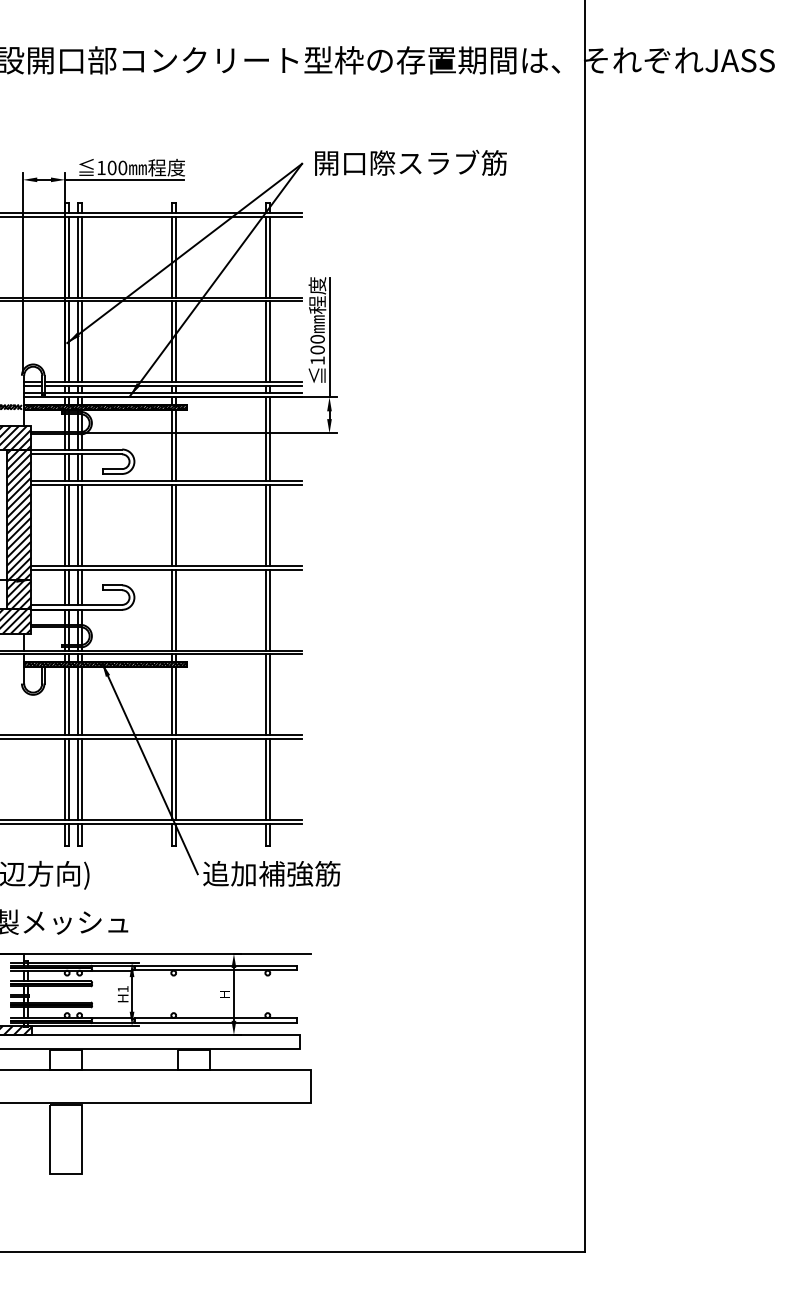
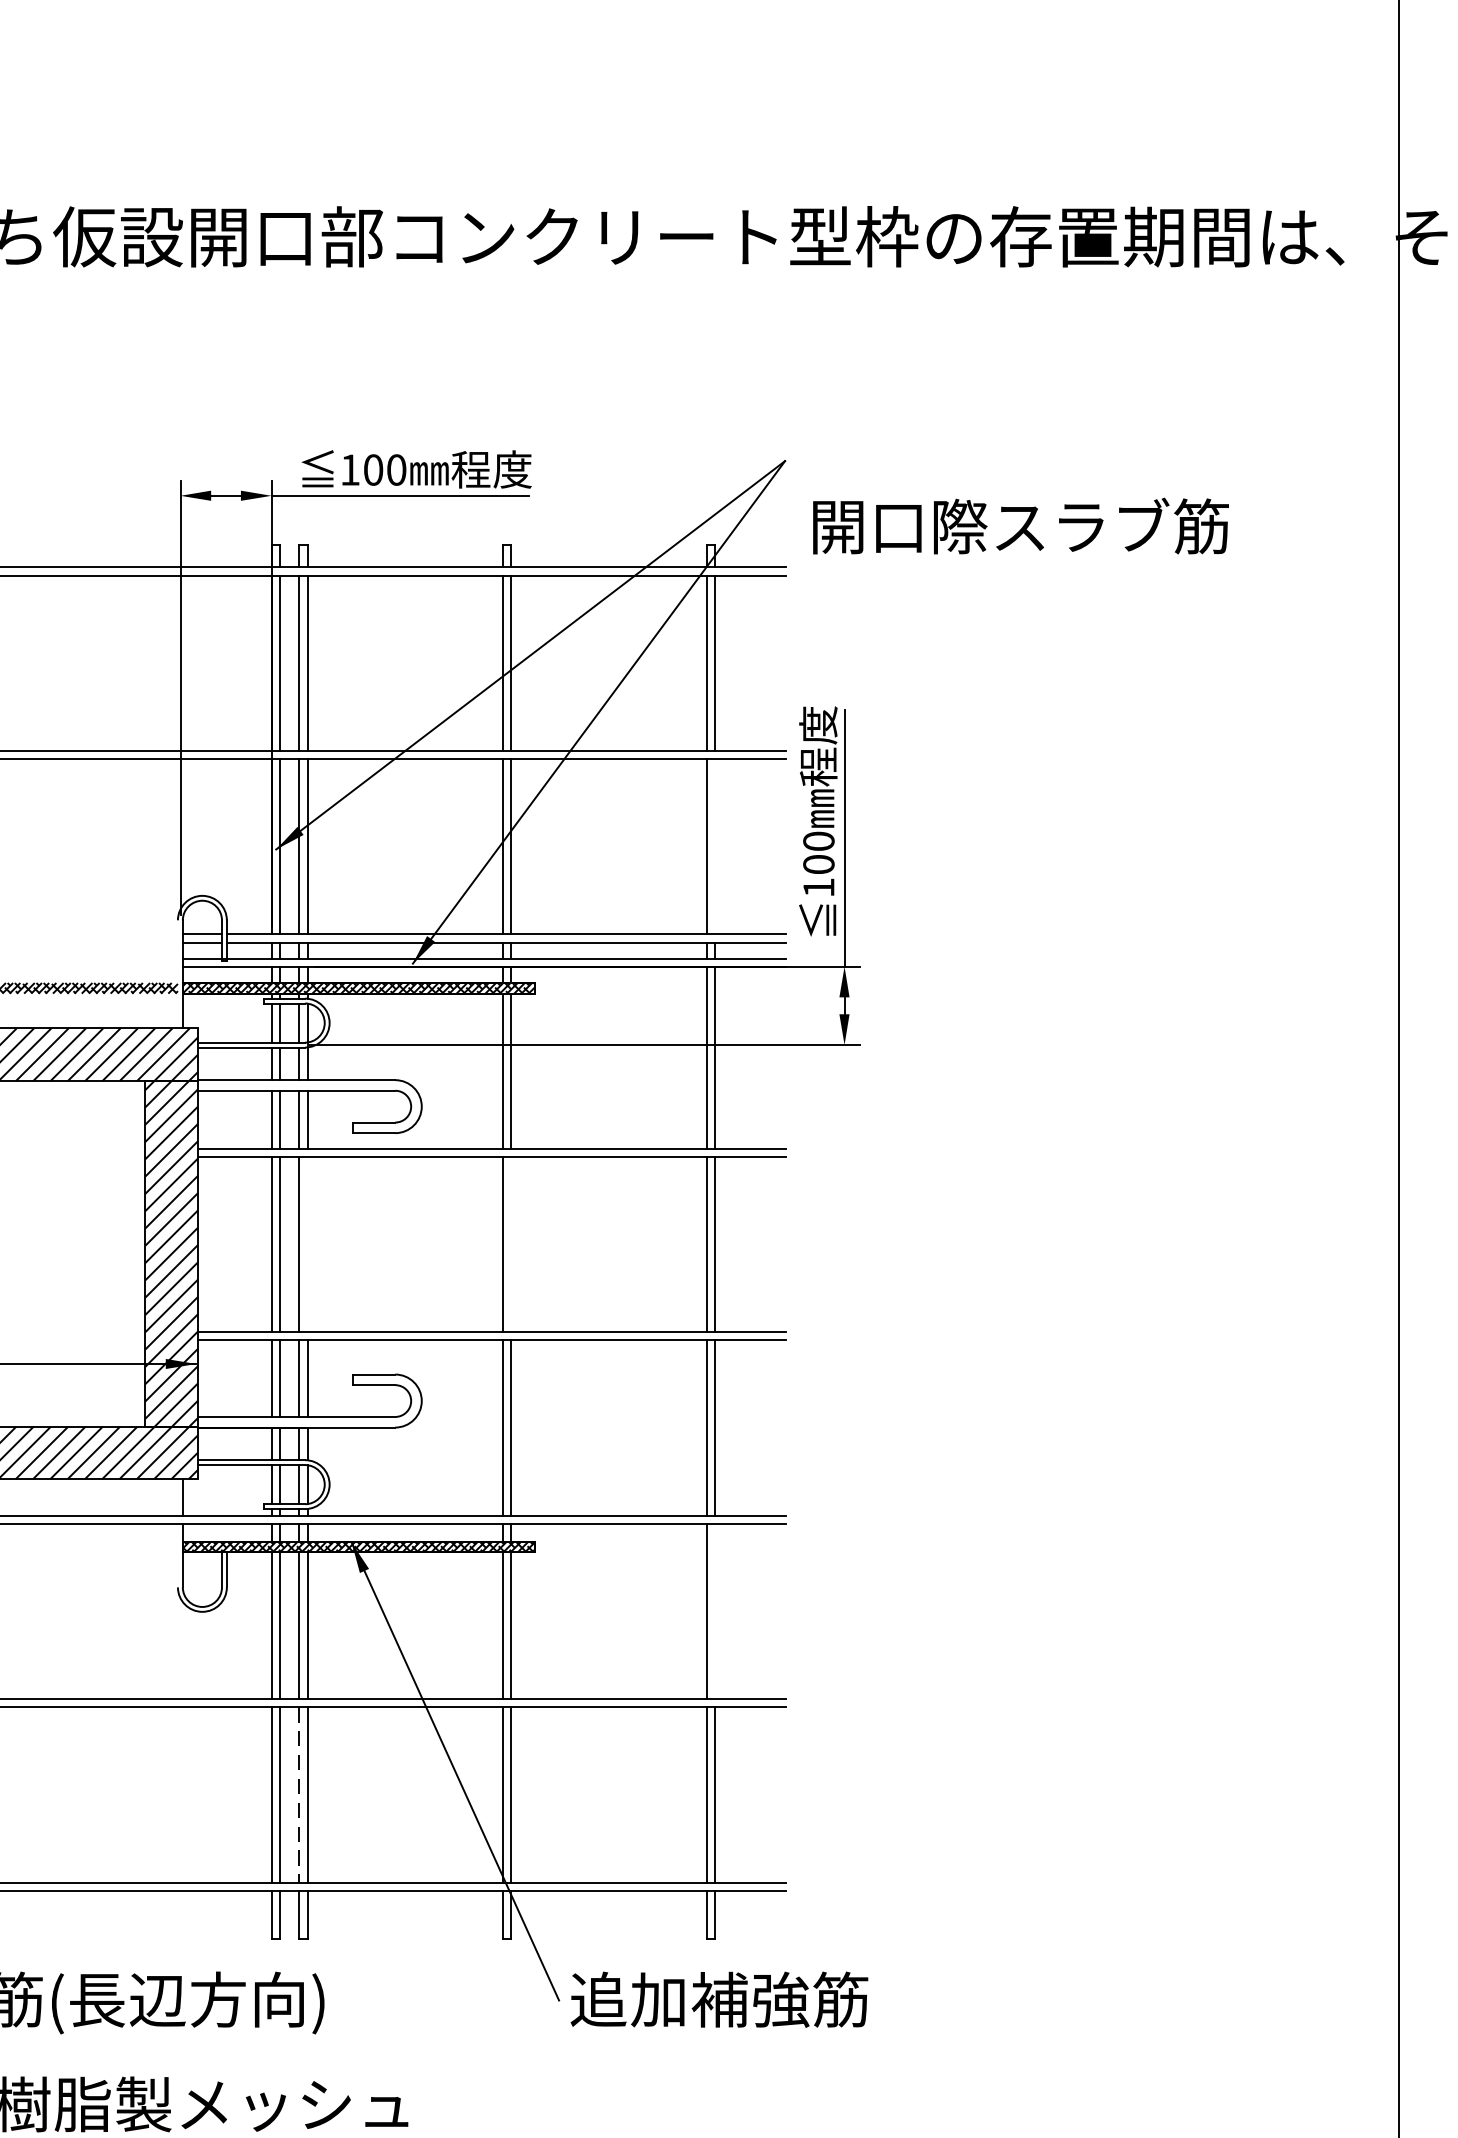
text: (410, 162) -> (1020, 525), moved
line: (269, 341) -> (714, 846), removed
line: (81, 524) -> (307, 1242), removed
line: (175, 524) -> (510, 1242), removed
line: (269, 694) -> (714, 1611), removed
line: (77, 779) -> (298, 1795), solid -> dashed

